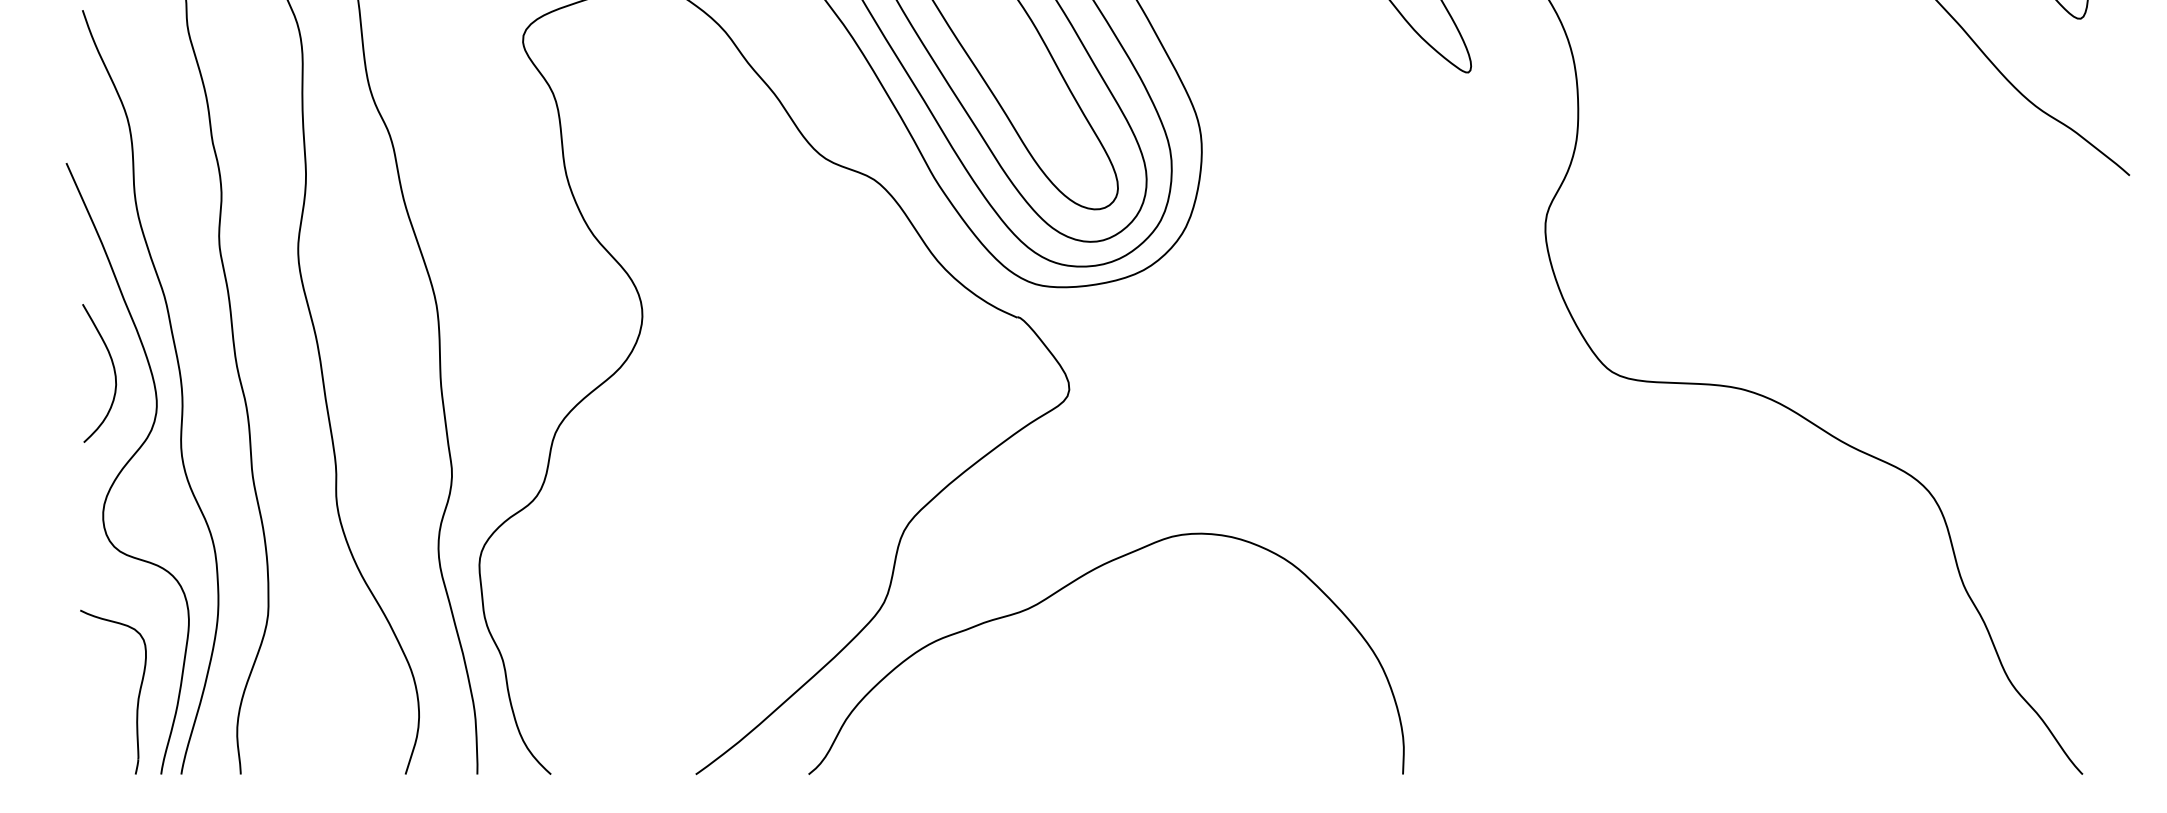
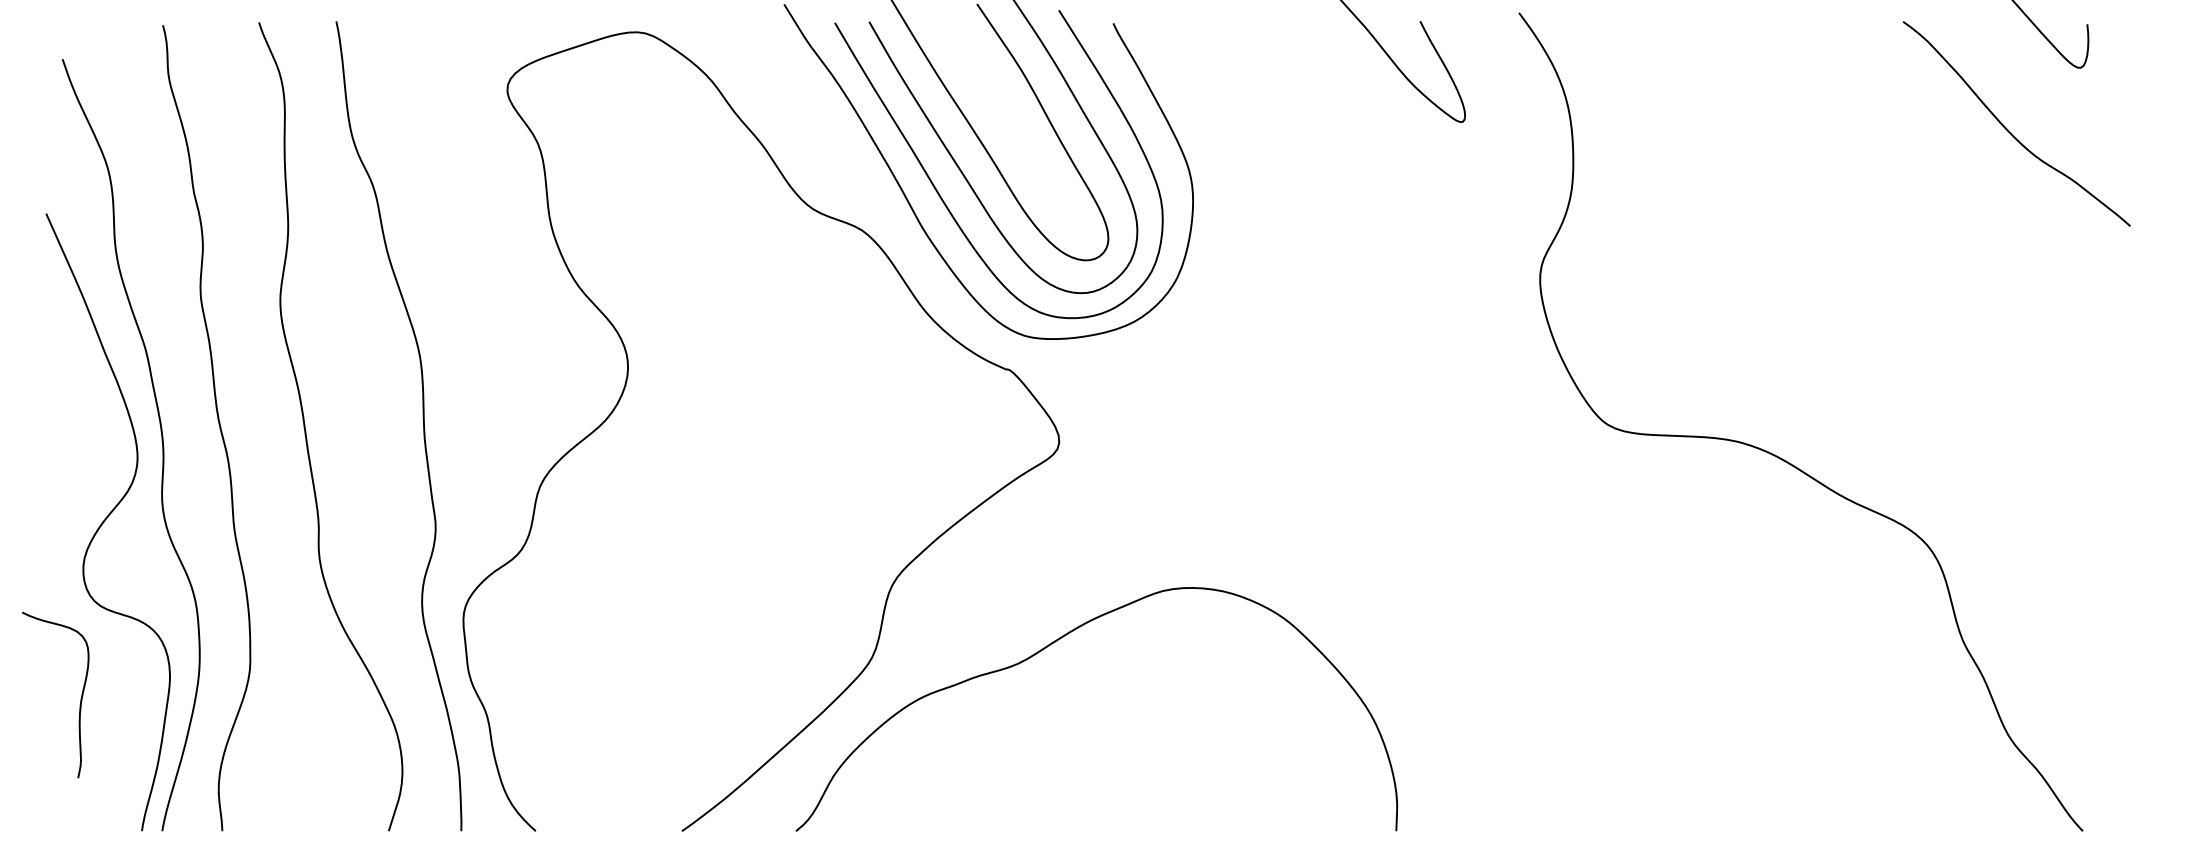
curve: (113, 369) -> (93, 422), removed
part: (137, 695) -> (80, 698), moved

